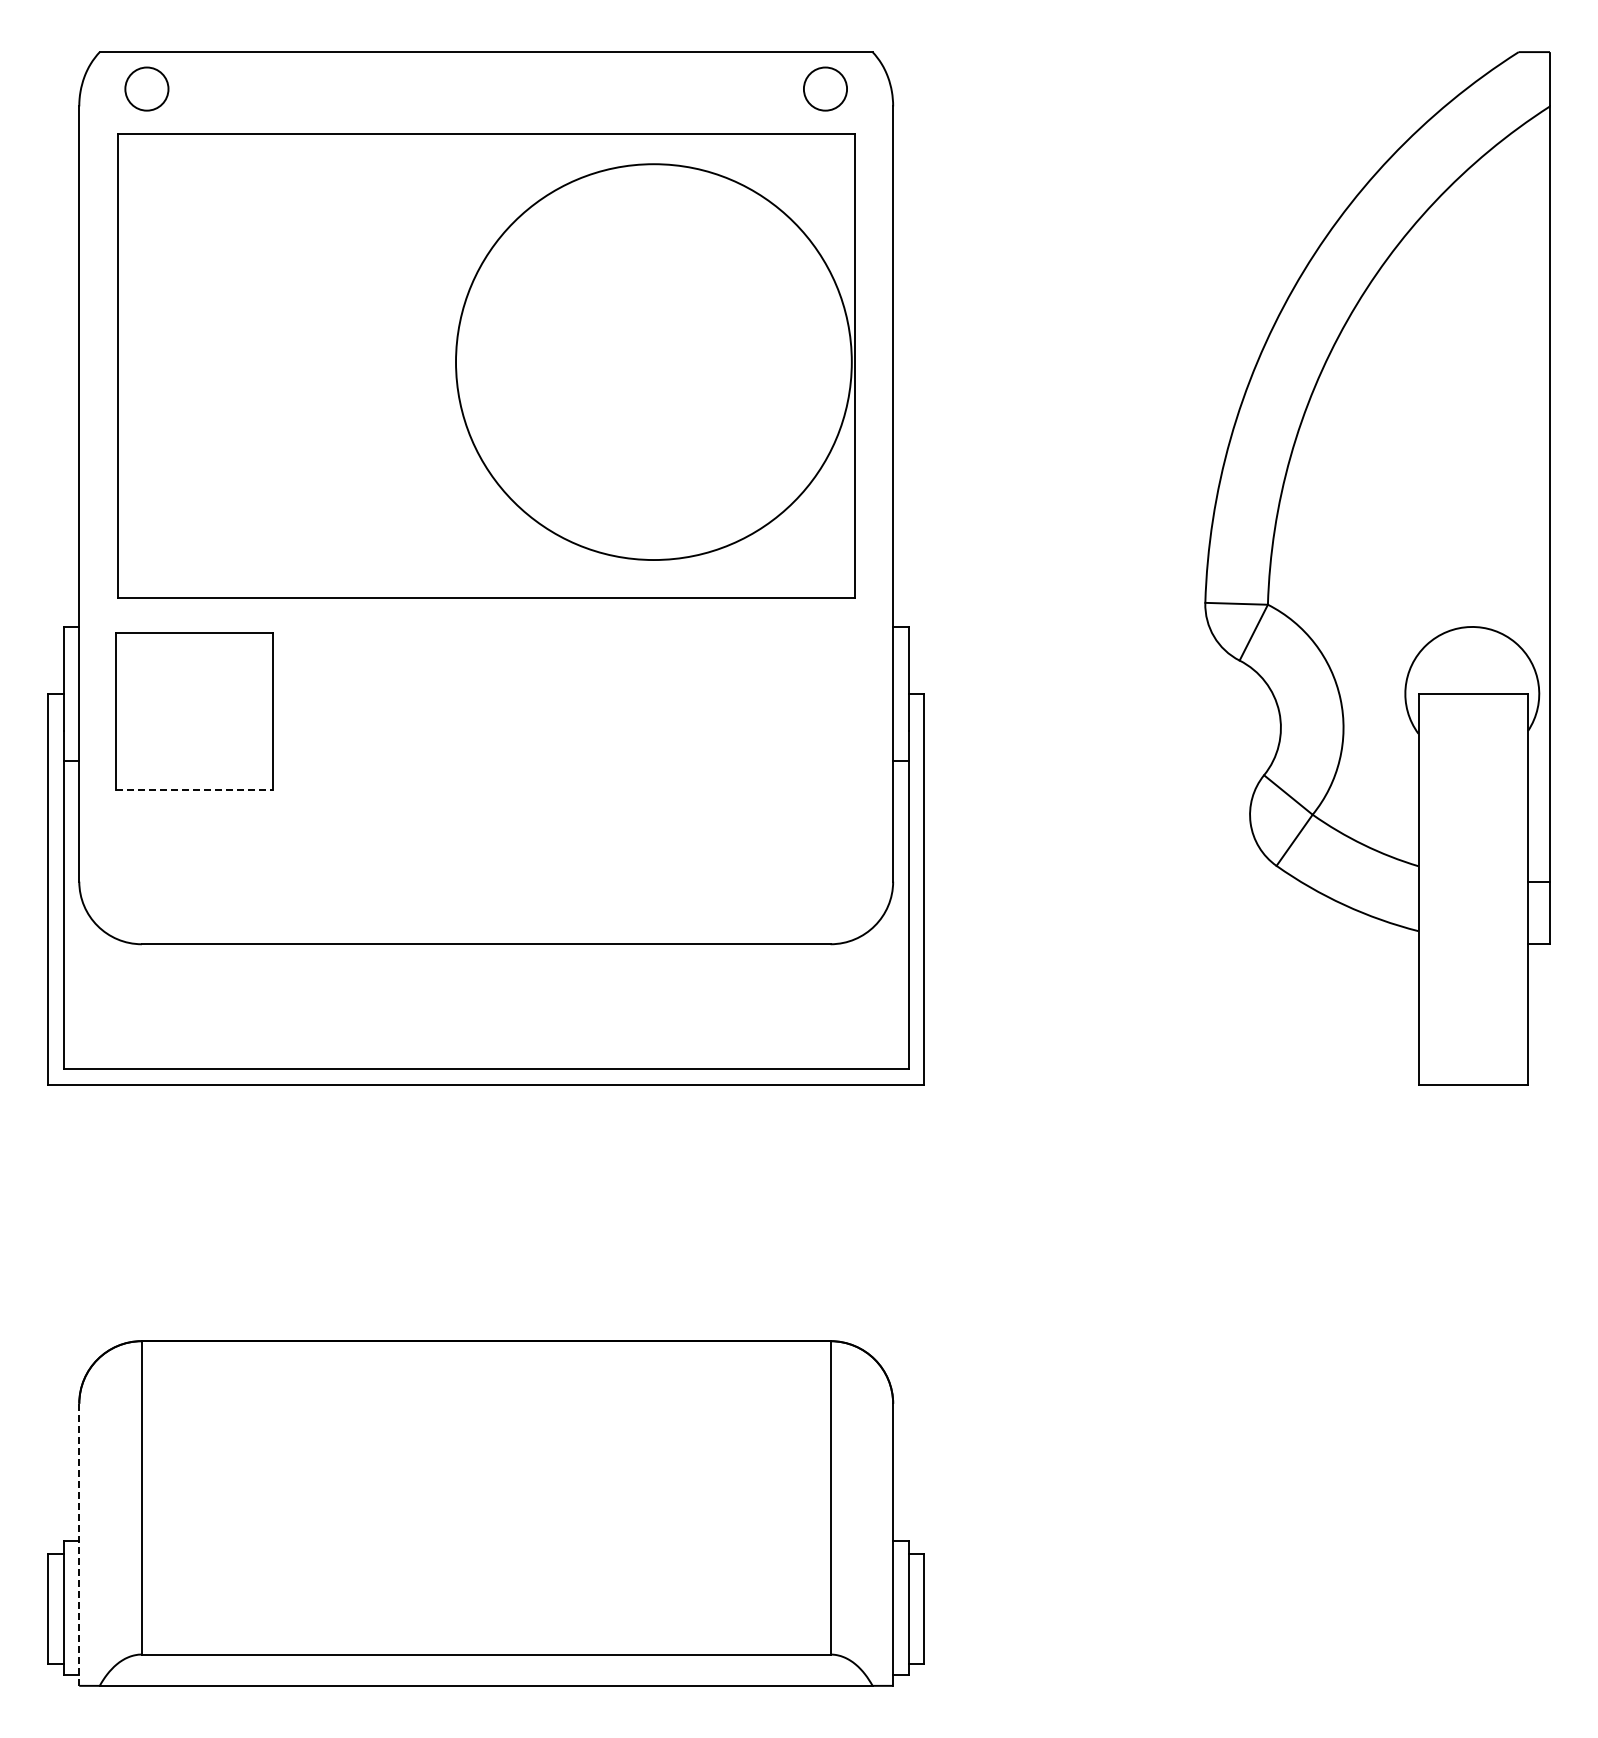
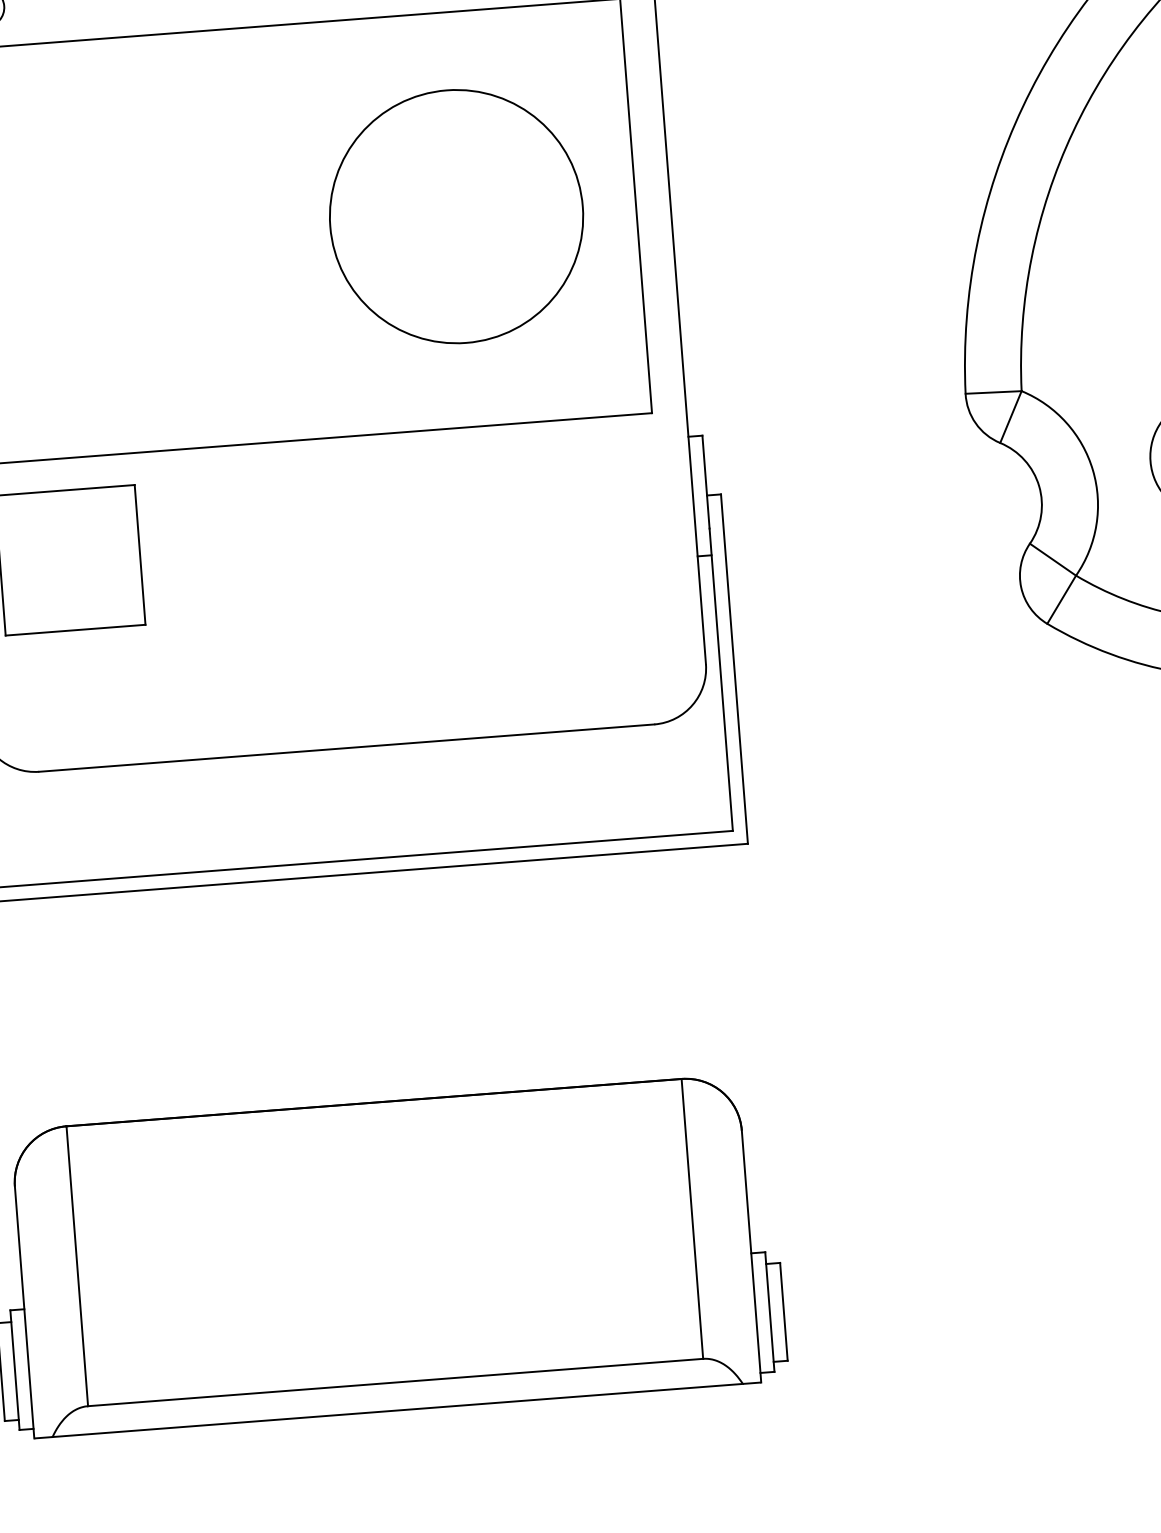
circle: (653, 361) -> (456, 216), size x0.71
line: (194, 789) -> (75, 629), dashed -> solid
line: (79, 1544) -> (24, 1312), dashed -> solid

